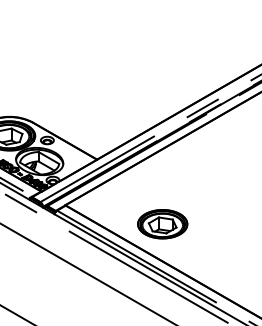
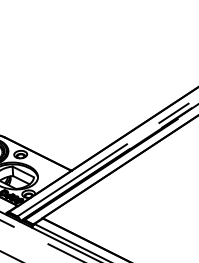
part: (162, 224) -> (140, 231), removed

